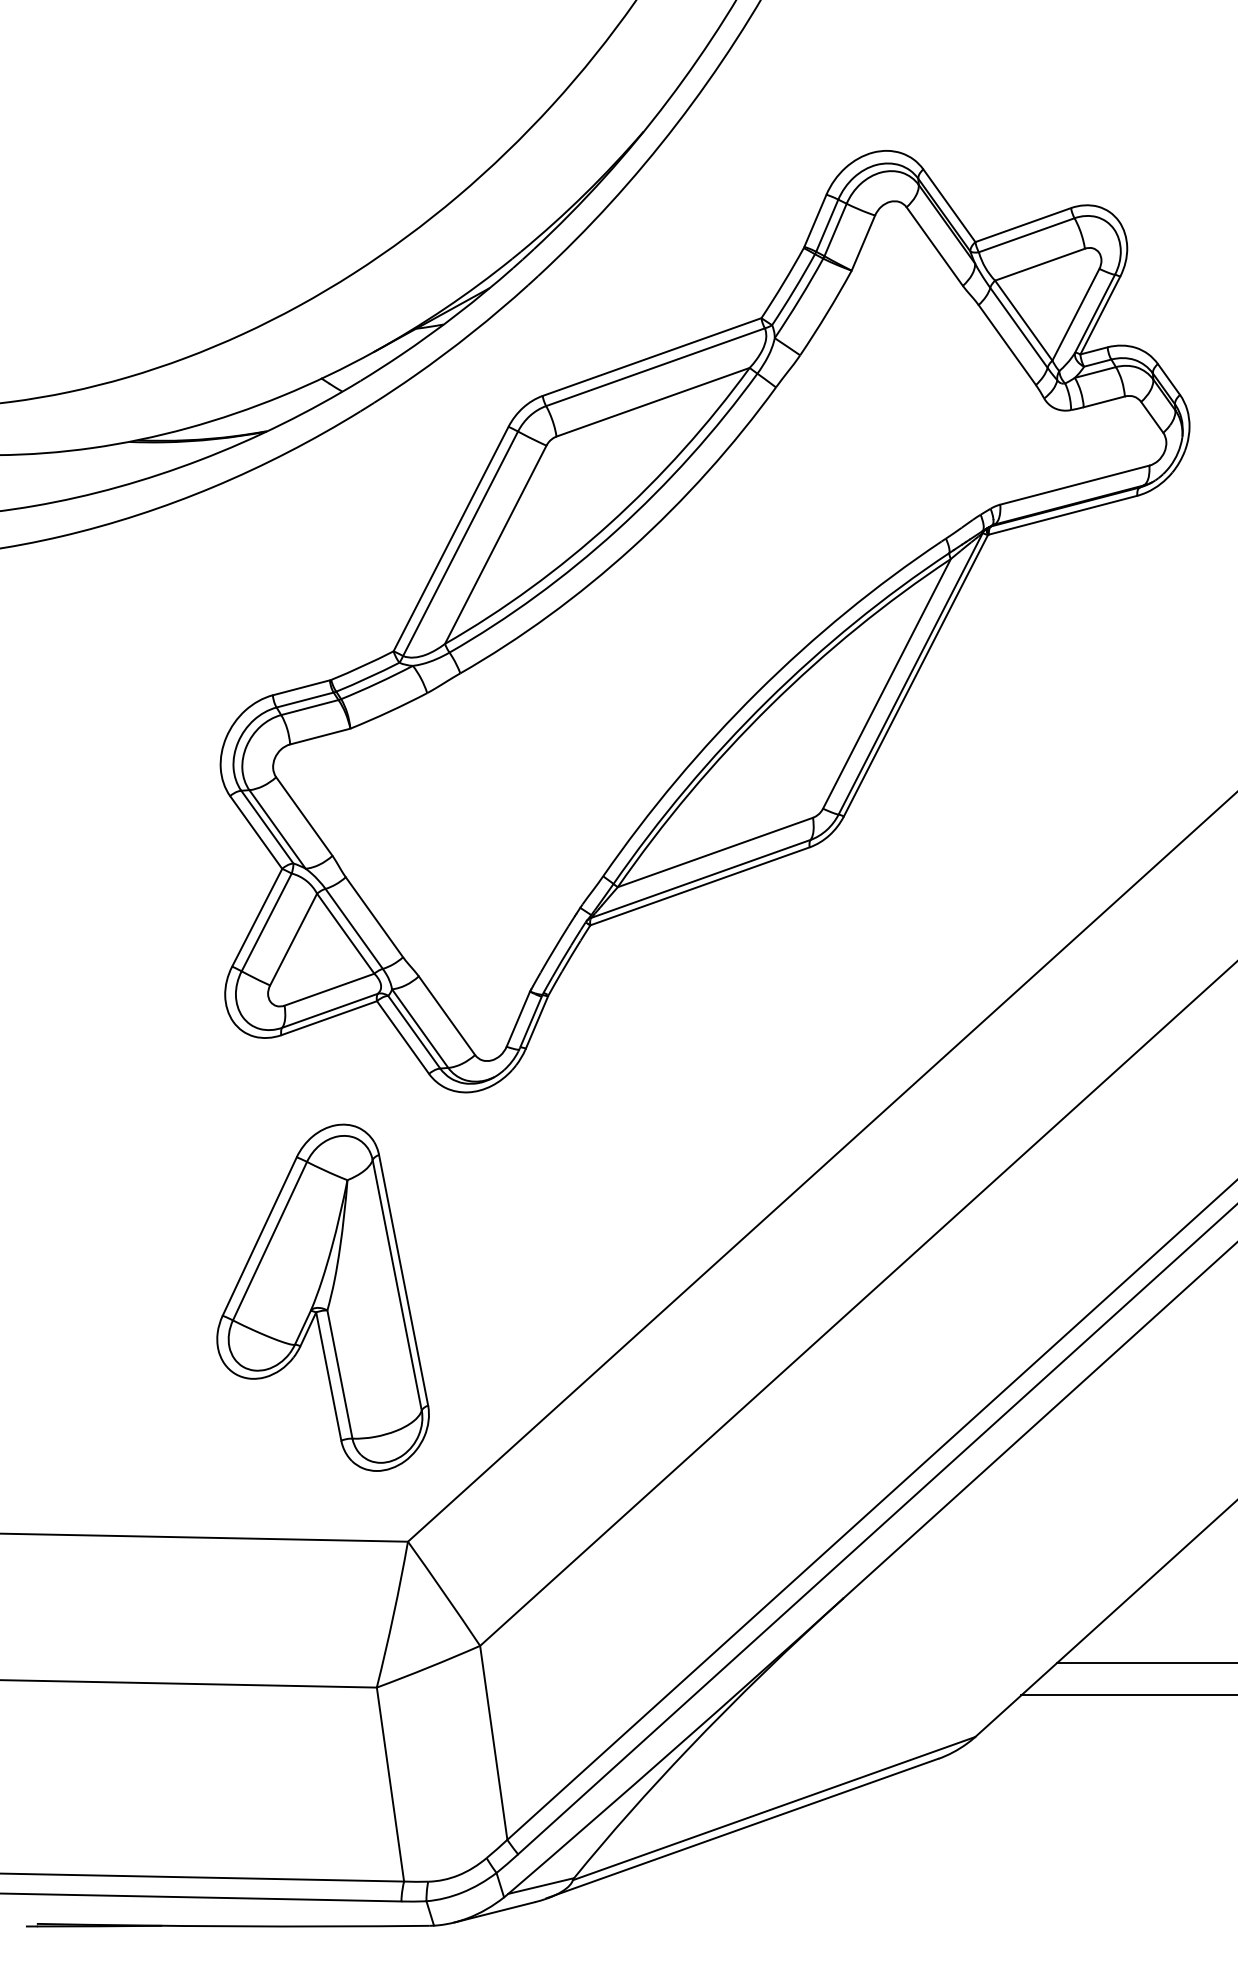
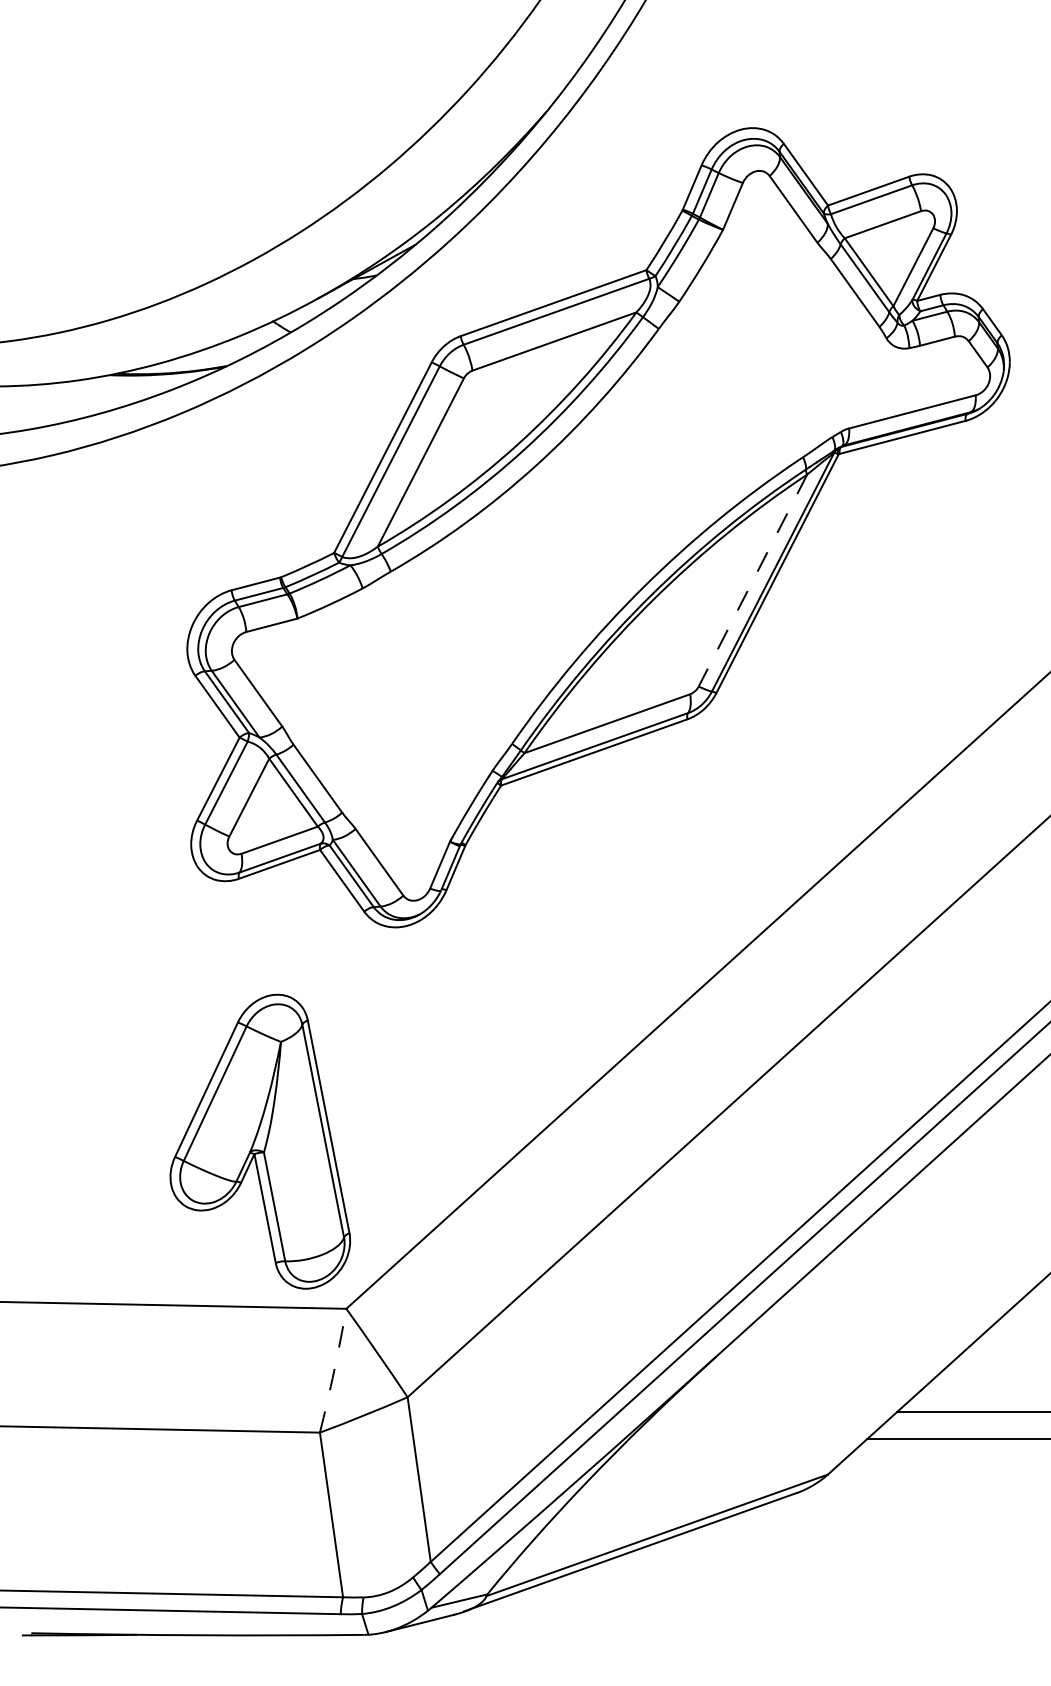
line: (886, 684) -> (752, 581), solid -> dashed
part: (323, 1297) -> (260, 1141), moved
arc: (394, 1614) -> (334, 1370), solid -> dashed

